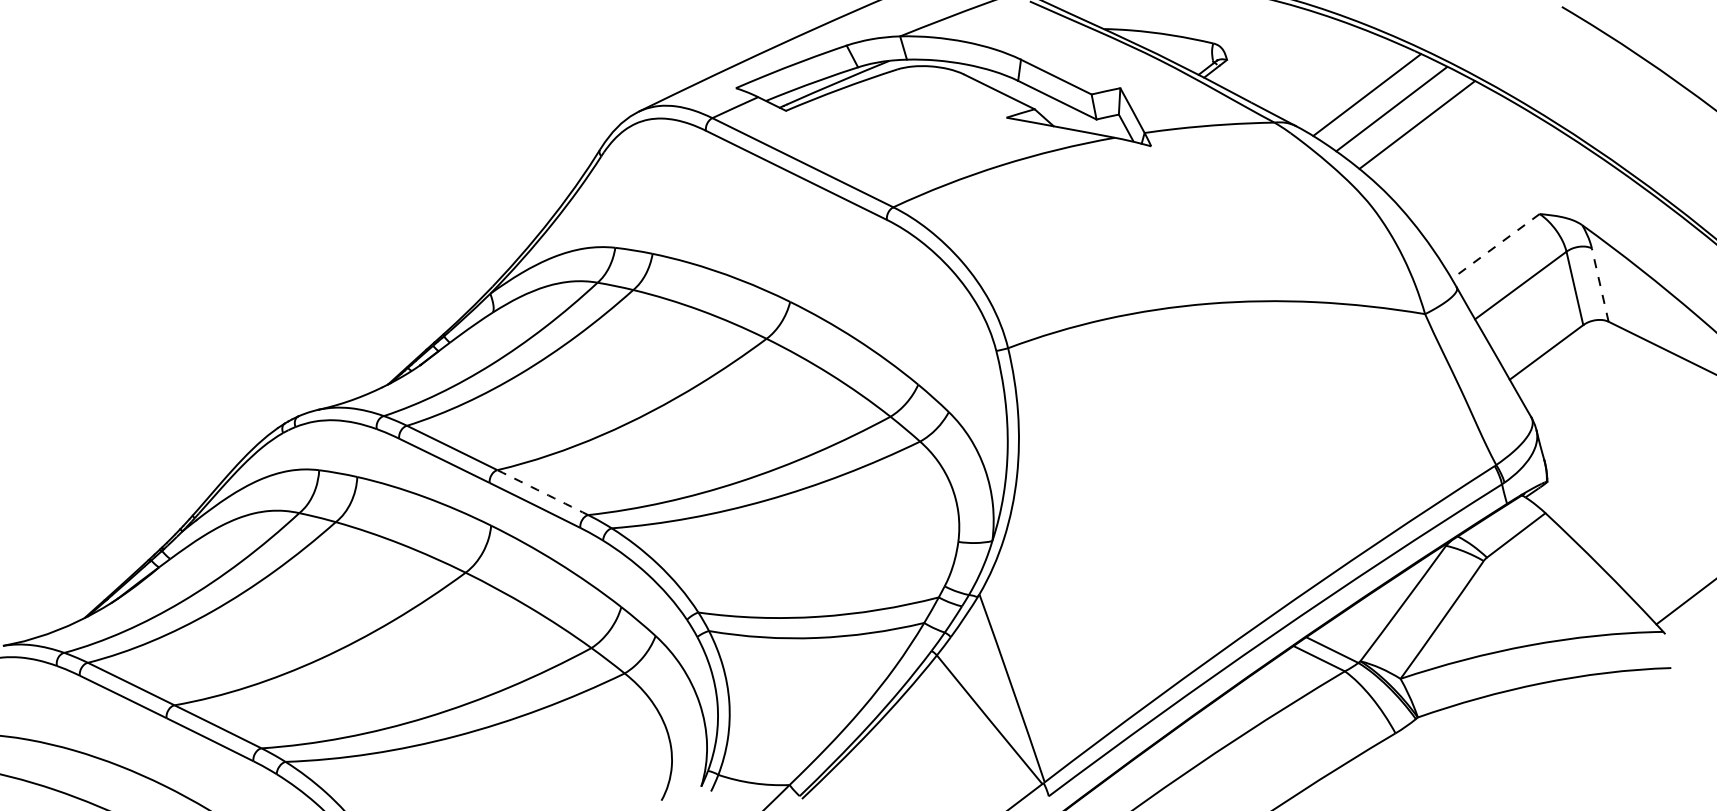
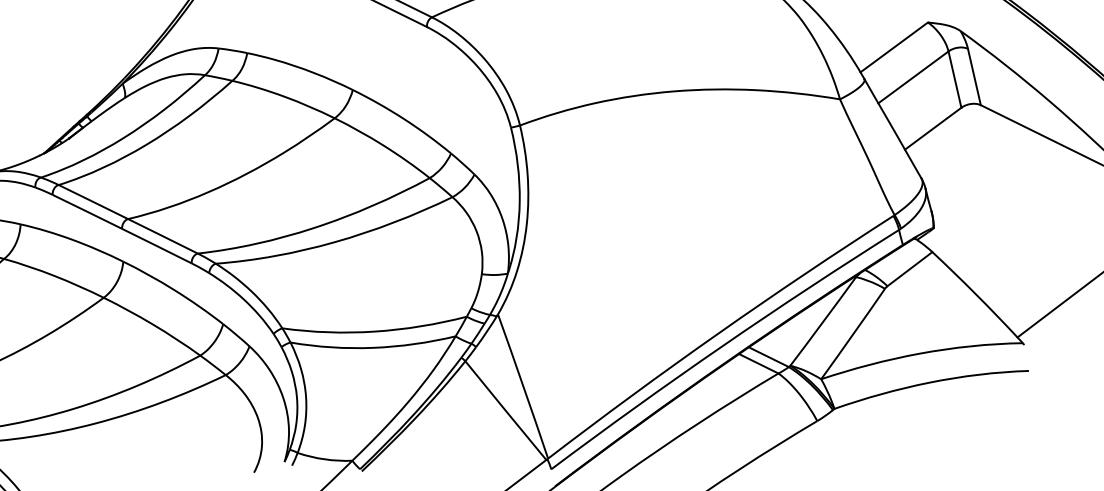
line: (1495, 246) -> (894, 47), dashed -> solid
line: (1600, 285) -> (974, 77), dashed -> solid
arc: (542, 492) -> (162, 236), dashed -> solid

